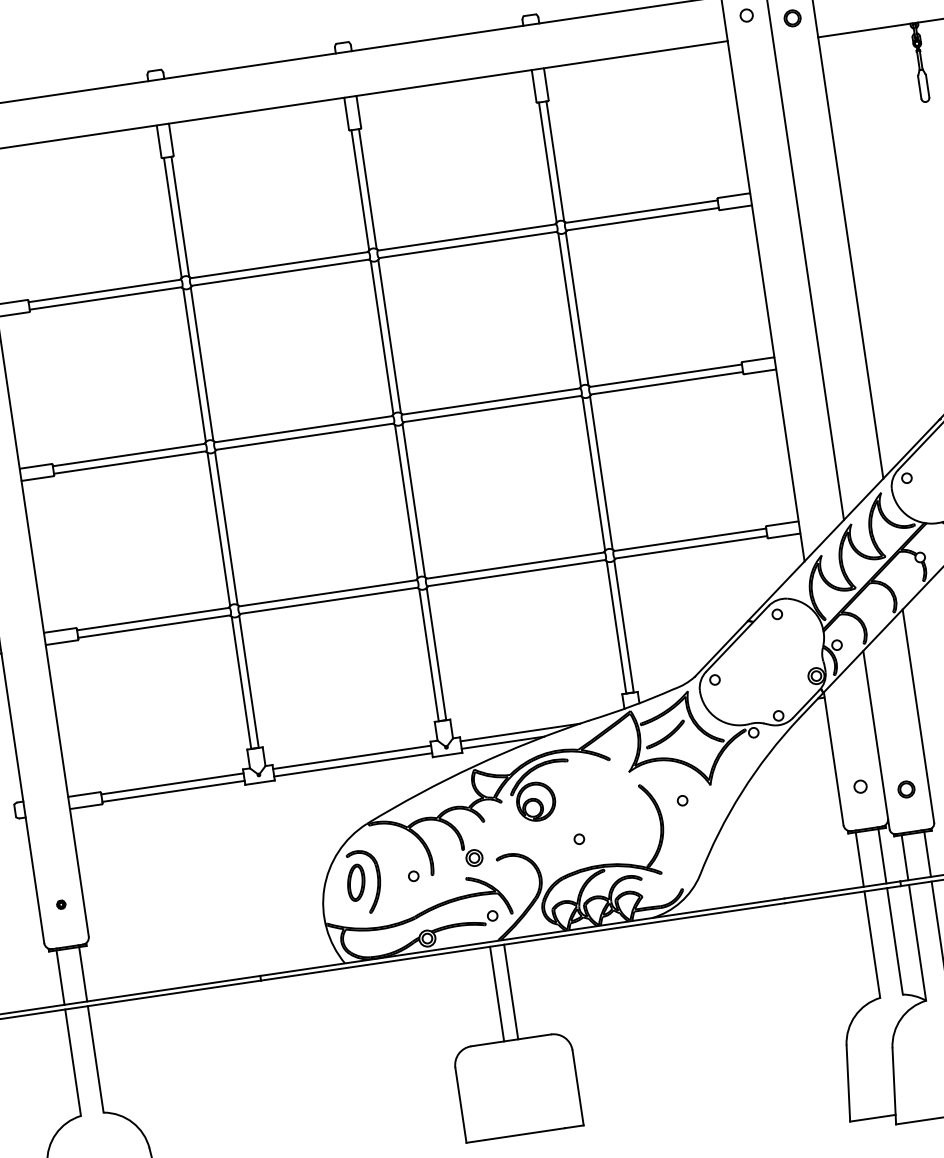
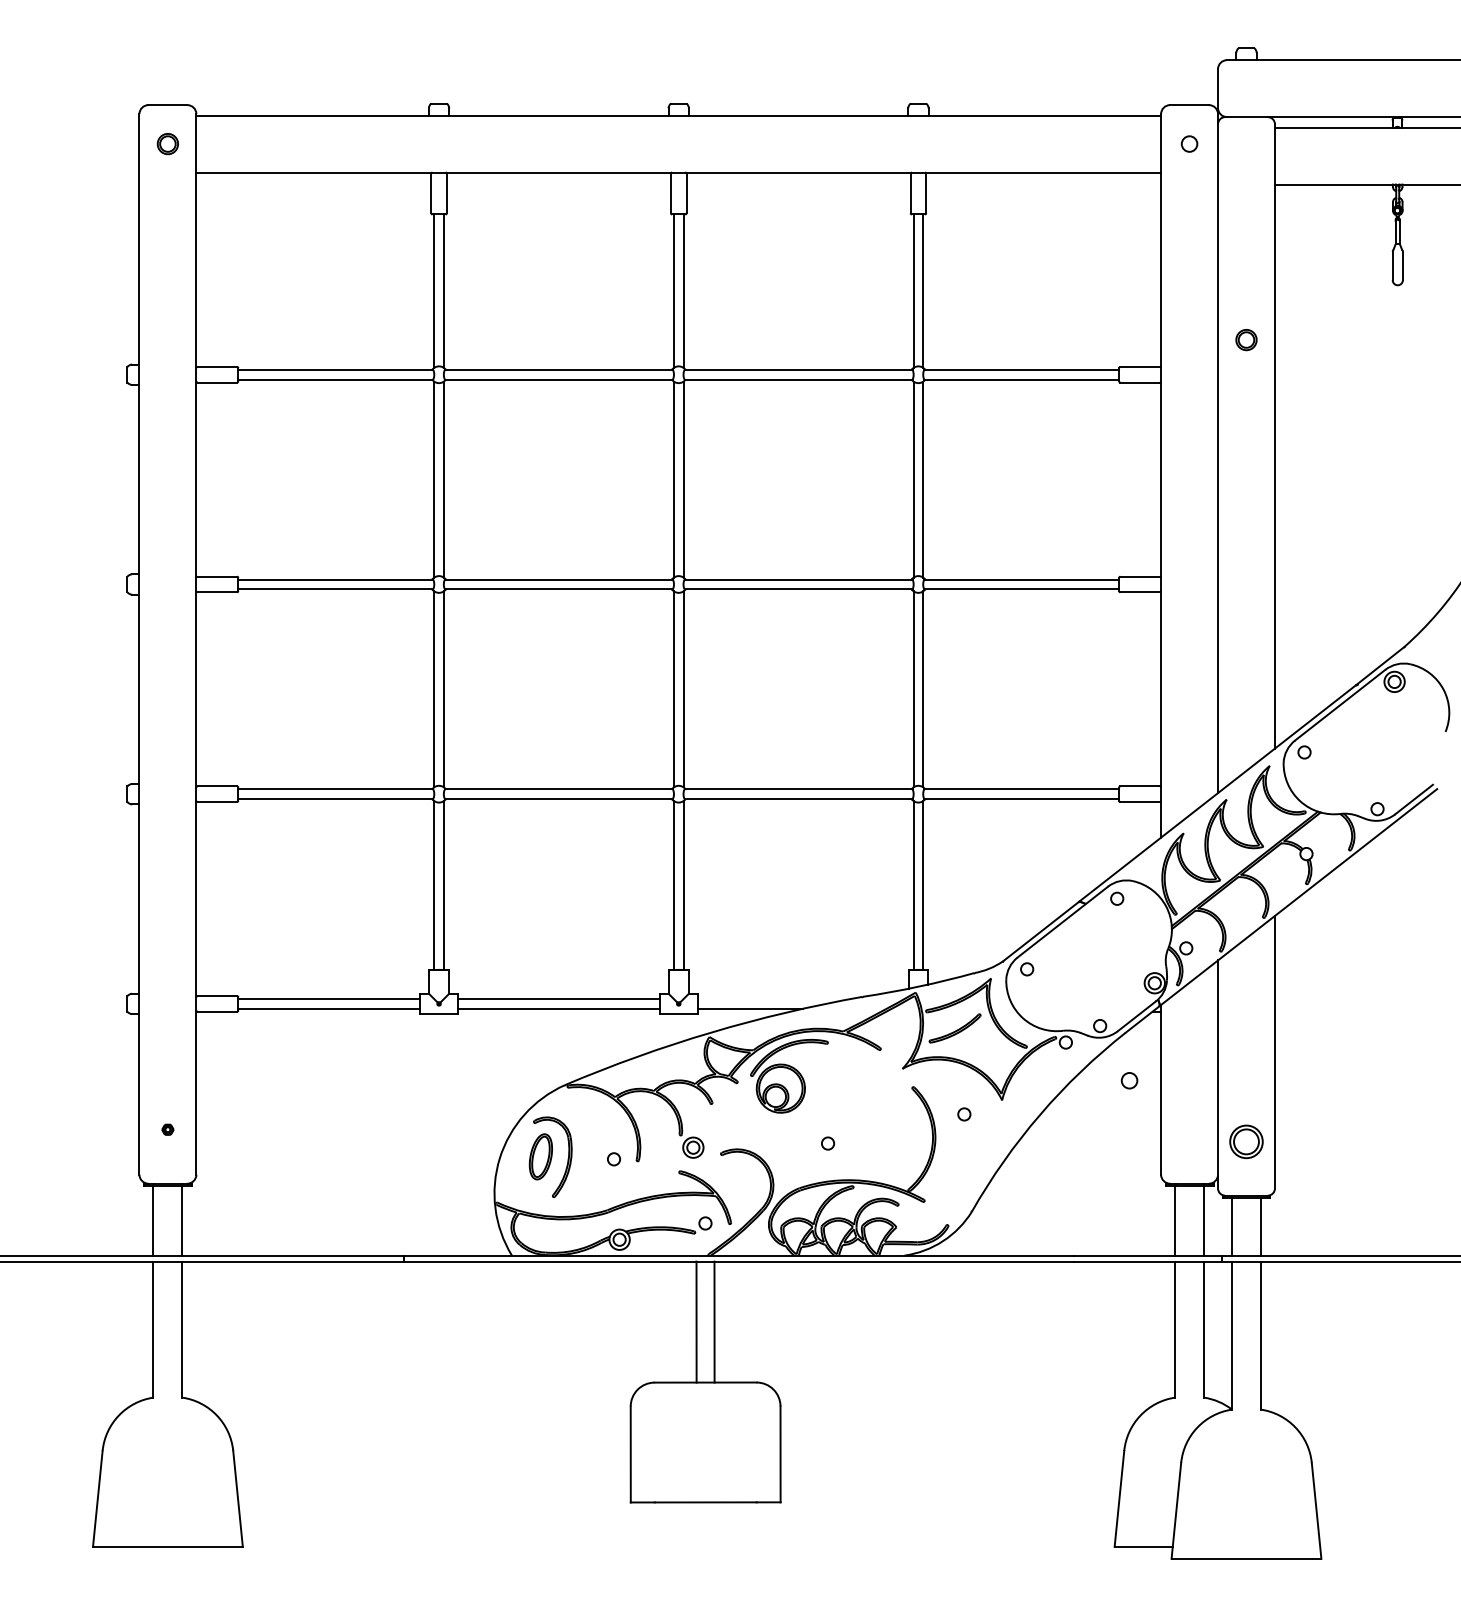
part: (792, 18) -> (1246, 340), moved
line: (520, 732) -> (773, 999), removed
circle: (860, 786) -> (1129, 1080), moved
part: (906, 789) -> (1246, 1141), size x1.6

